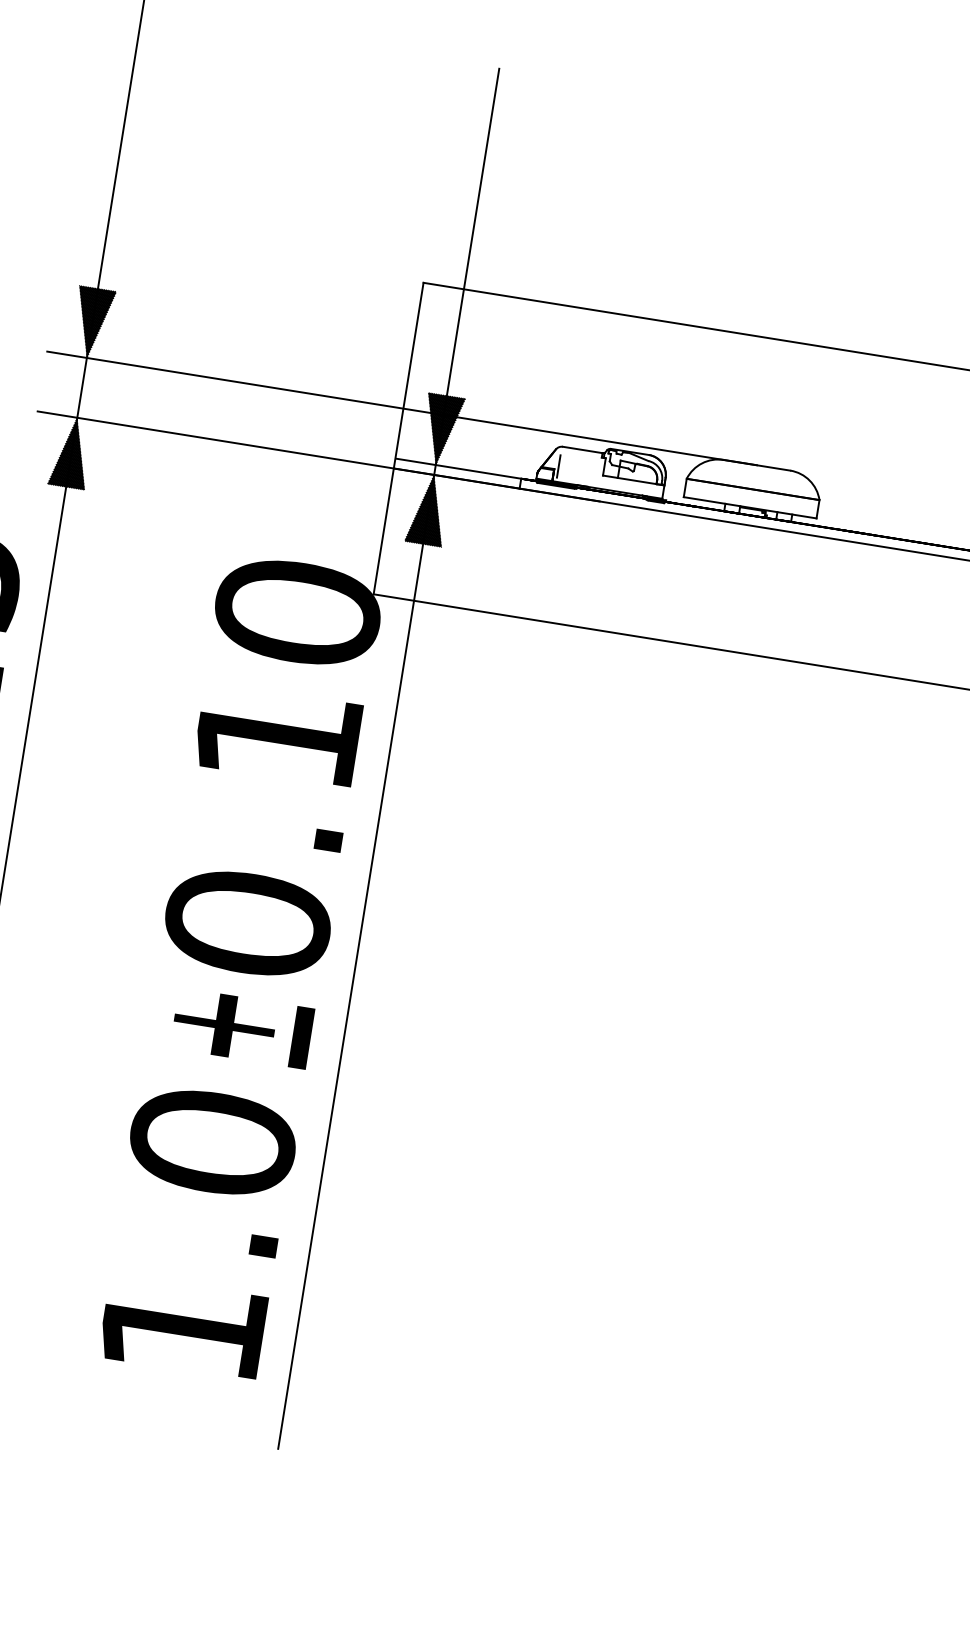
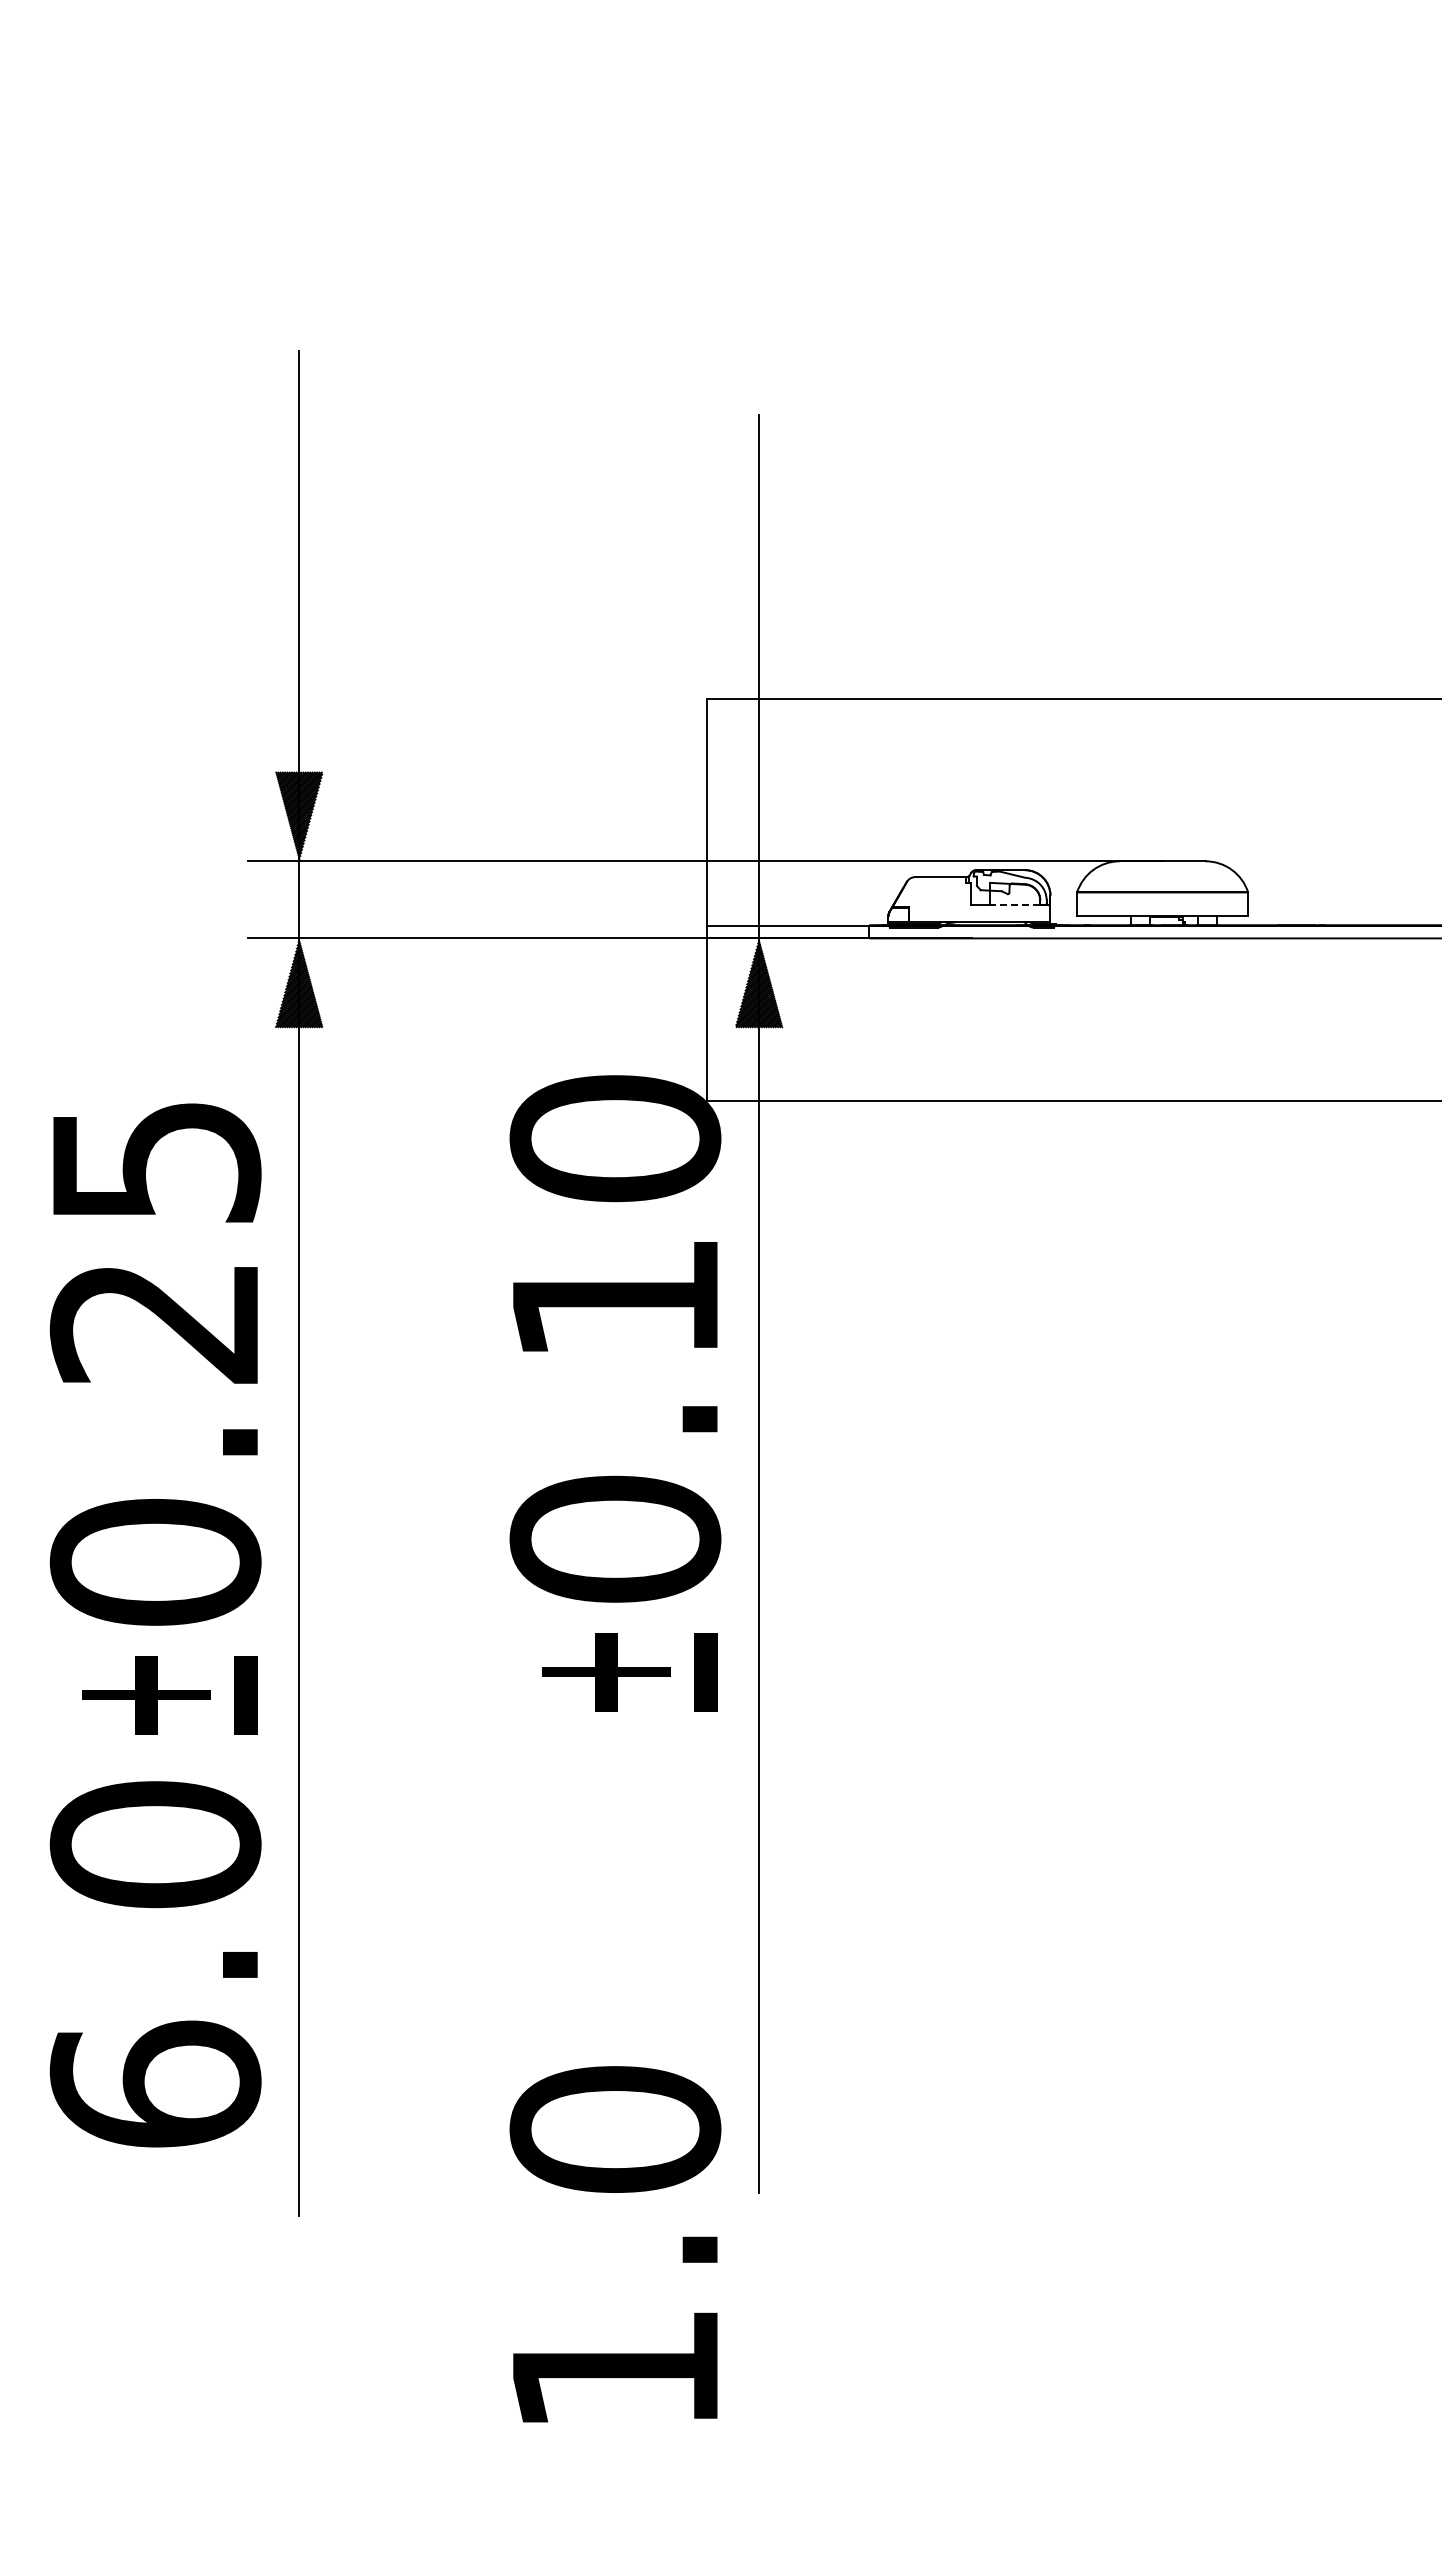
hatch: (441, 430) -> (759, 880), removed
line: (558, 466) -> (913, 902), removed
line: (637, 481) -> (1015, 905), solid -> dashed
text: (198, 1231) -> (615, 2244), moved

